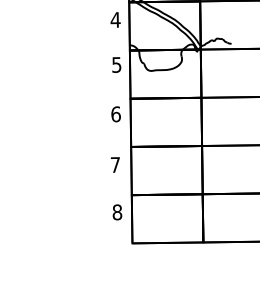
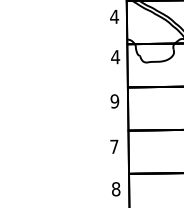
text: (116, 64) -> (115, 56), 5 -> 4
text: (115, 114) -> (114, 101), 6 -> 9

